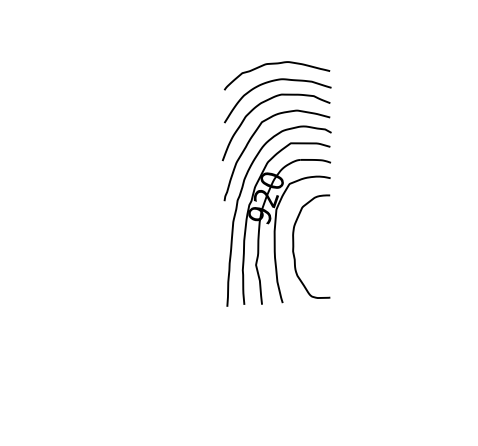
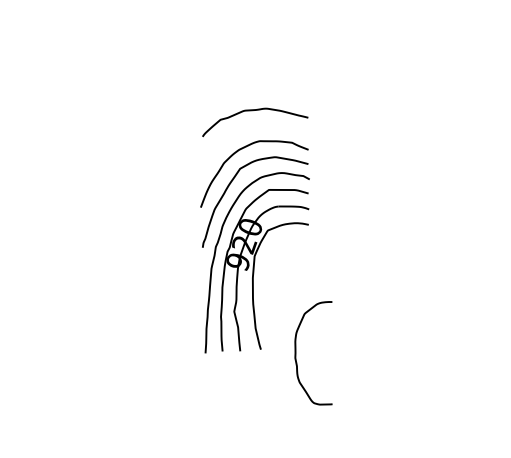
curve: (273, 81) -> (251, 128), removed
curve: (294, 246) -> (296, 353), moved

